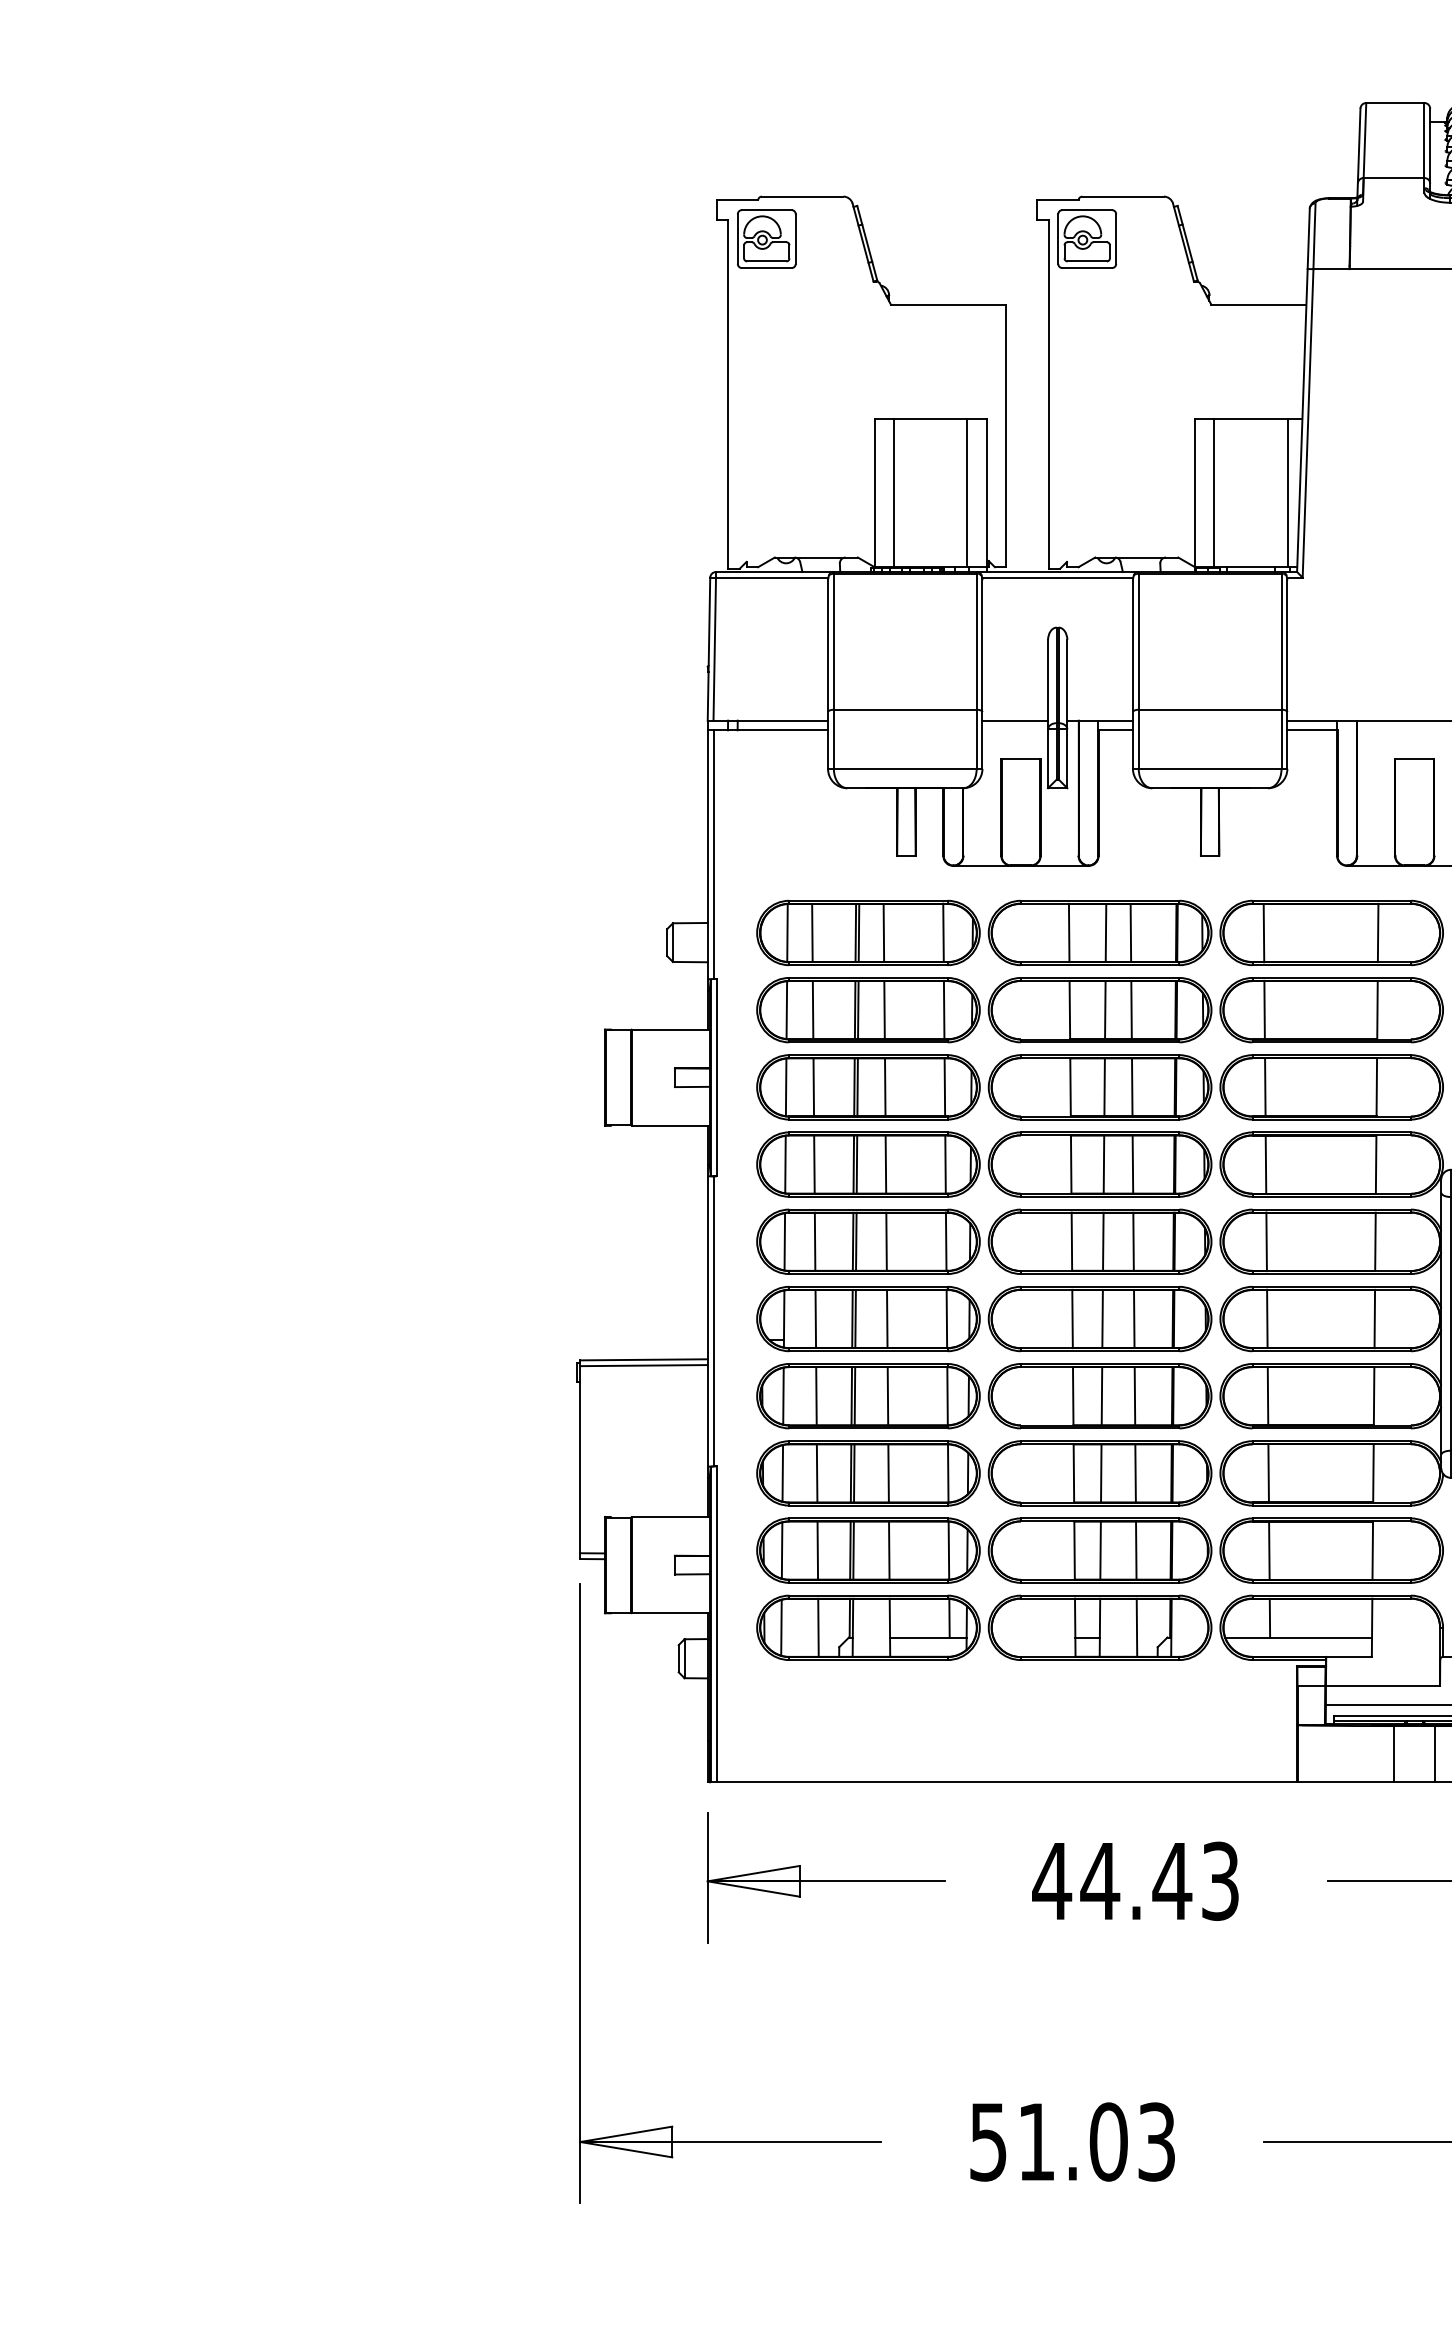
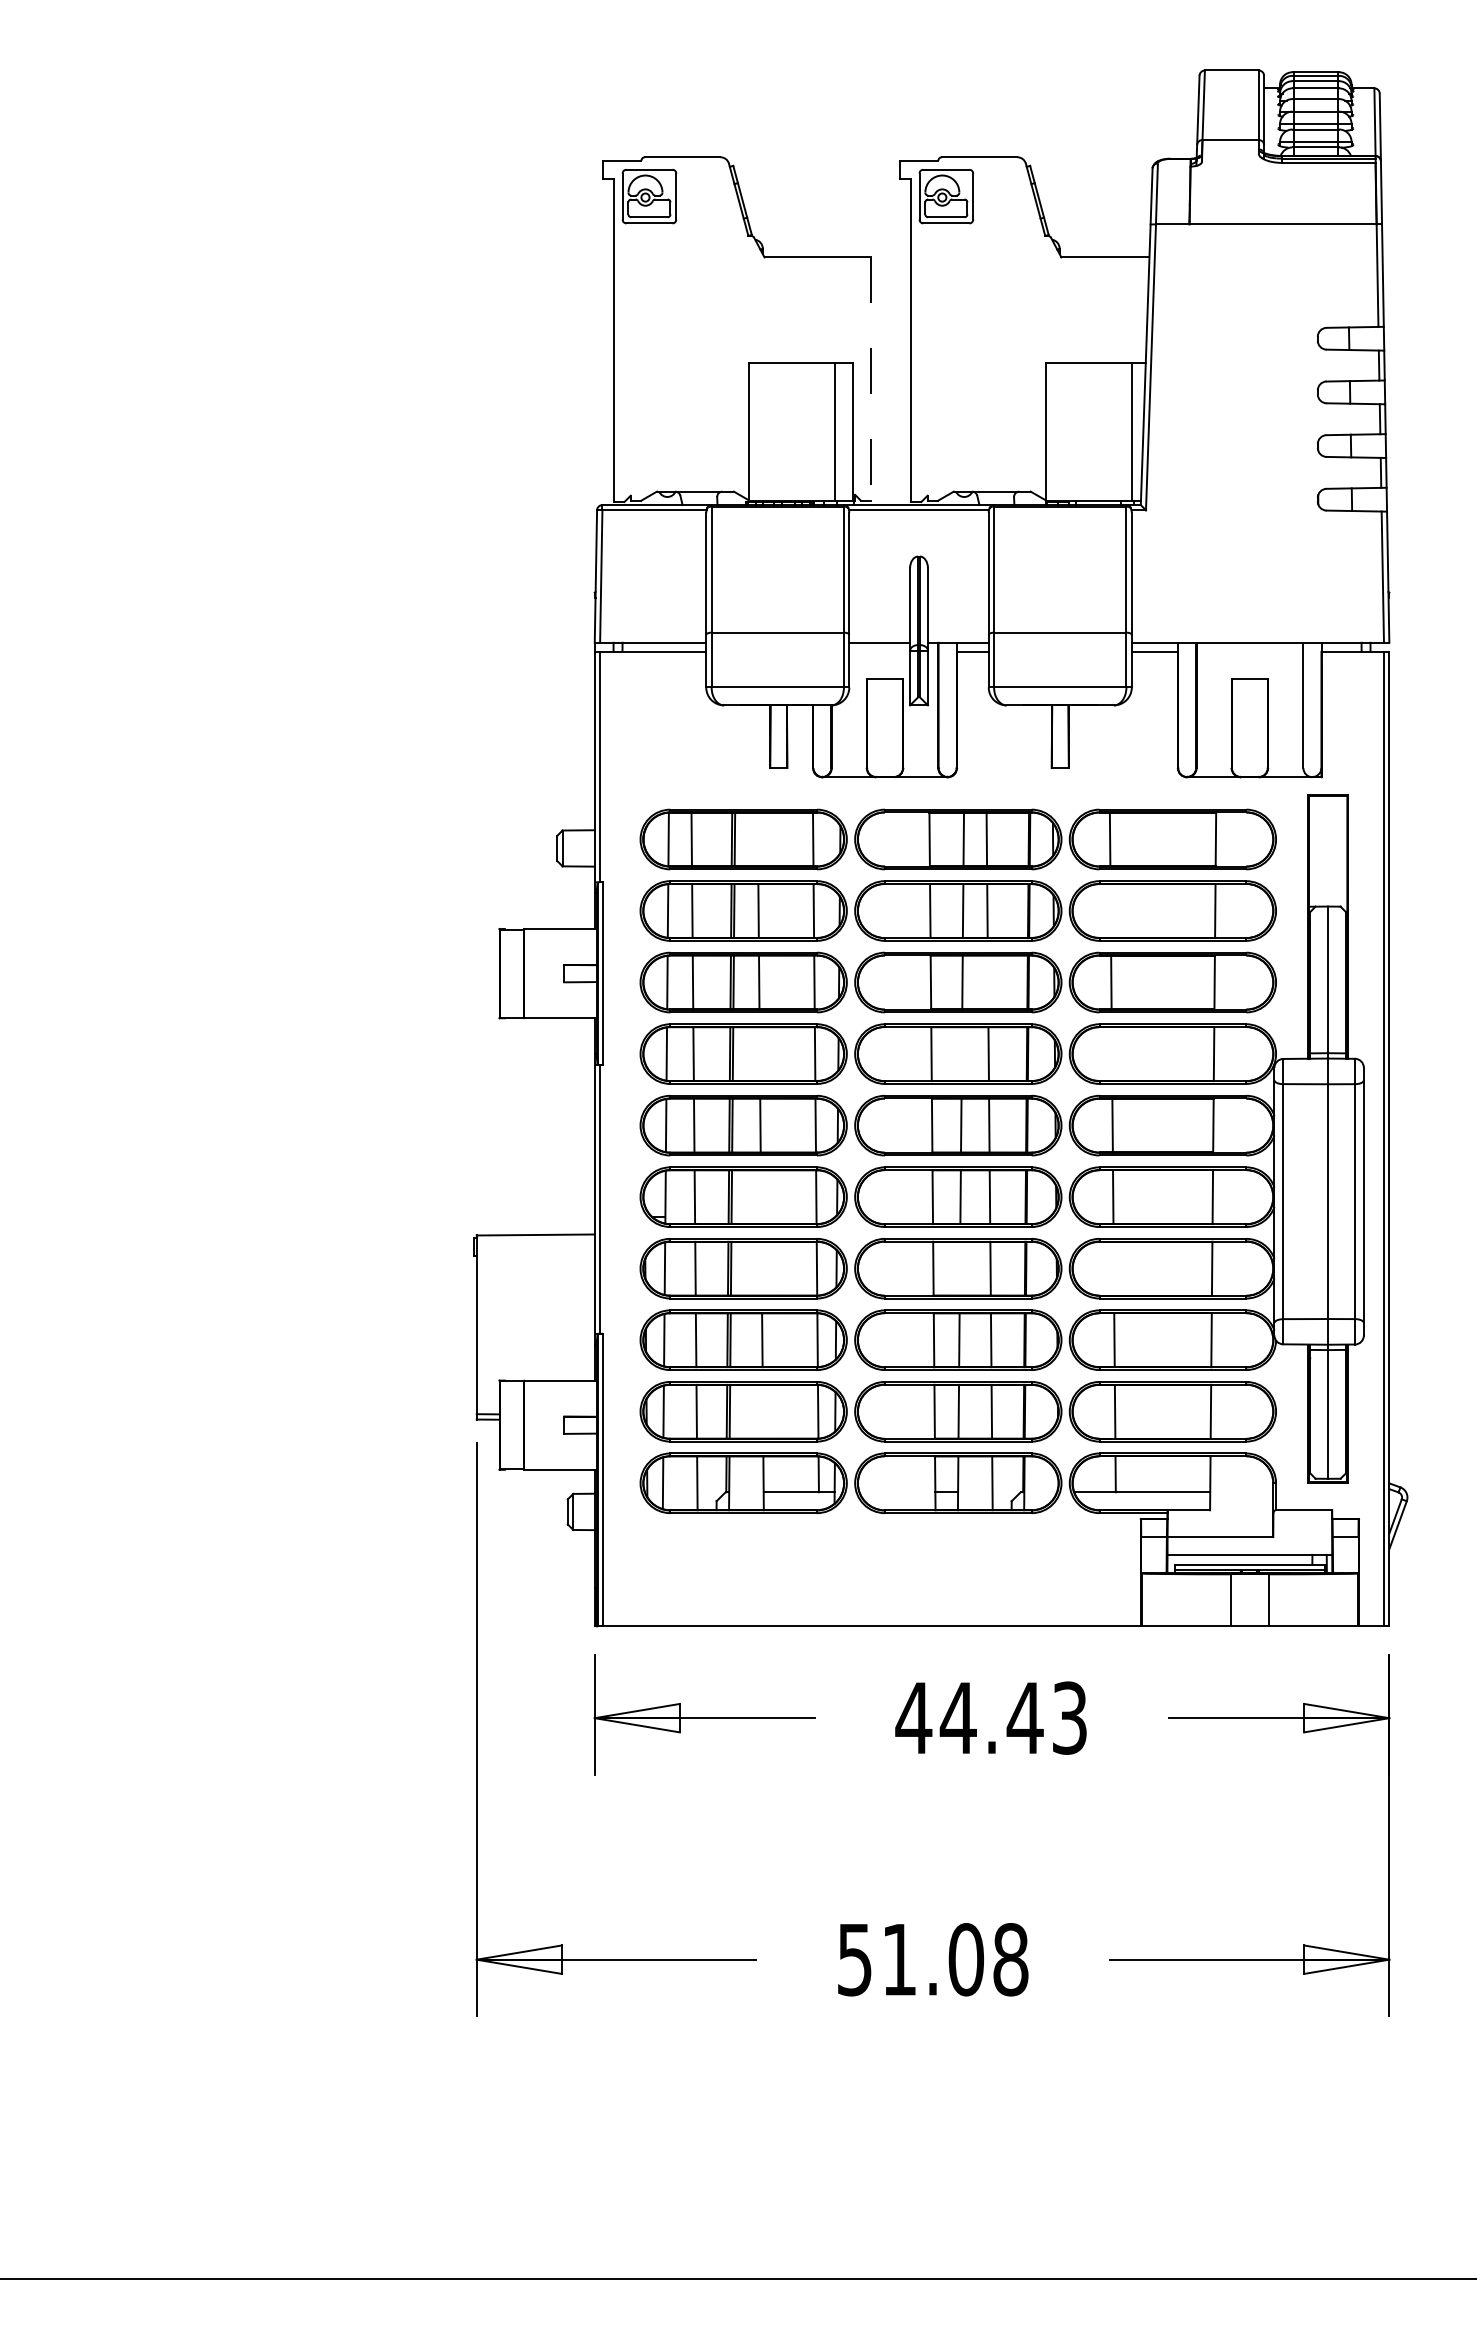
line: (1006, 436) -> (871, 379), solid -> dashed
line: (894, 492) -> (767, 431), removed
line: (1214, 492) -> (1064, 431), removed
line: (883, 932) -> (757, 839), removed
line: (1264, 1009) -> (1110, 910), removed
line: (1131, 1087) -> (987, 982), removed
line: (1265, 1163) -> (1111, 1053), removed
line: (885, 1165) -> (759, 1054), removed
line: (1103, 1165) -> (961, 1054), removed
line: (886, 1319) -> (760, 1197), removed
line: (643, 1364) -> (535, 1239), removed
line: (887, 1395) -> (761, 1268), removed
line: (1101, 1395) -> (959, 1268), removed
line: (1267, 1395) -> (1113, 1268), removed
line: (888, 1550) -> (762, 1411), removed
text: (1156, 2141) -> (1010, 1959), 51.03 -> 51.08

